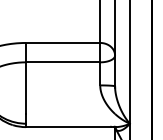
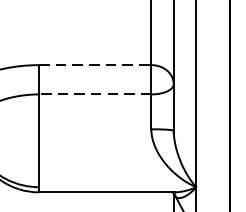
line: (63, 42) -> (95, 64), solid -> dashed
line: (62, 62) -> (94, 94), solid -> dashed

